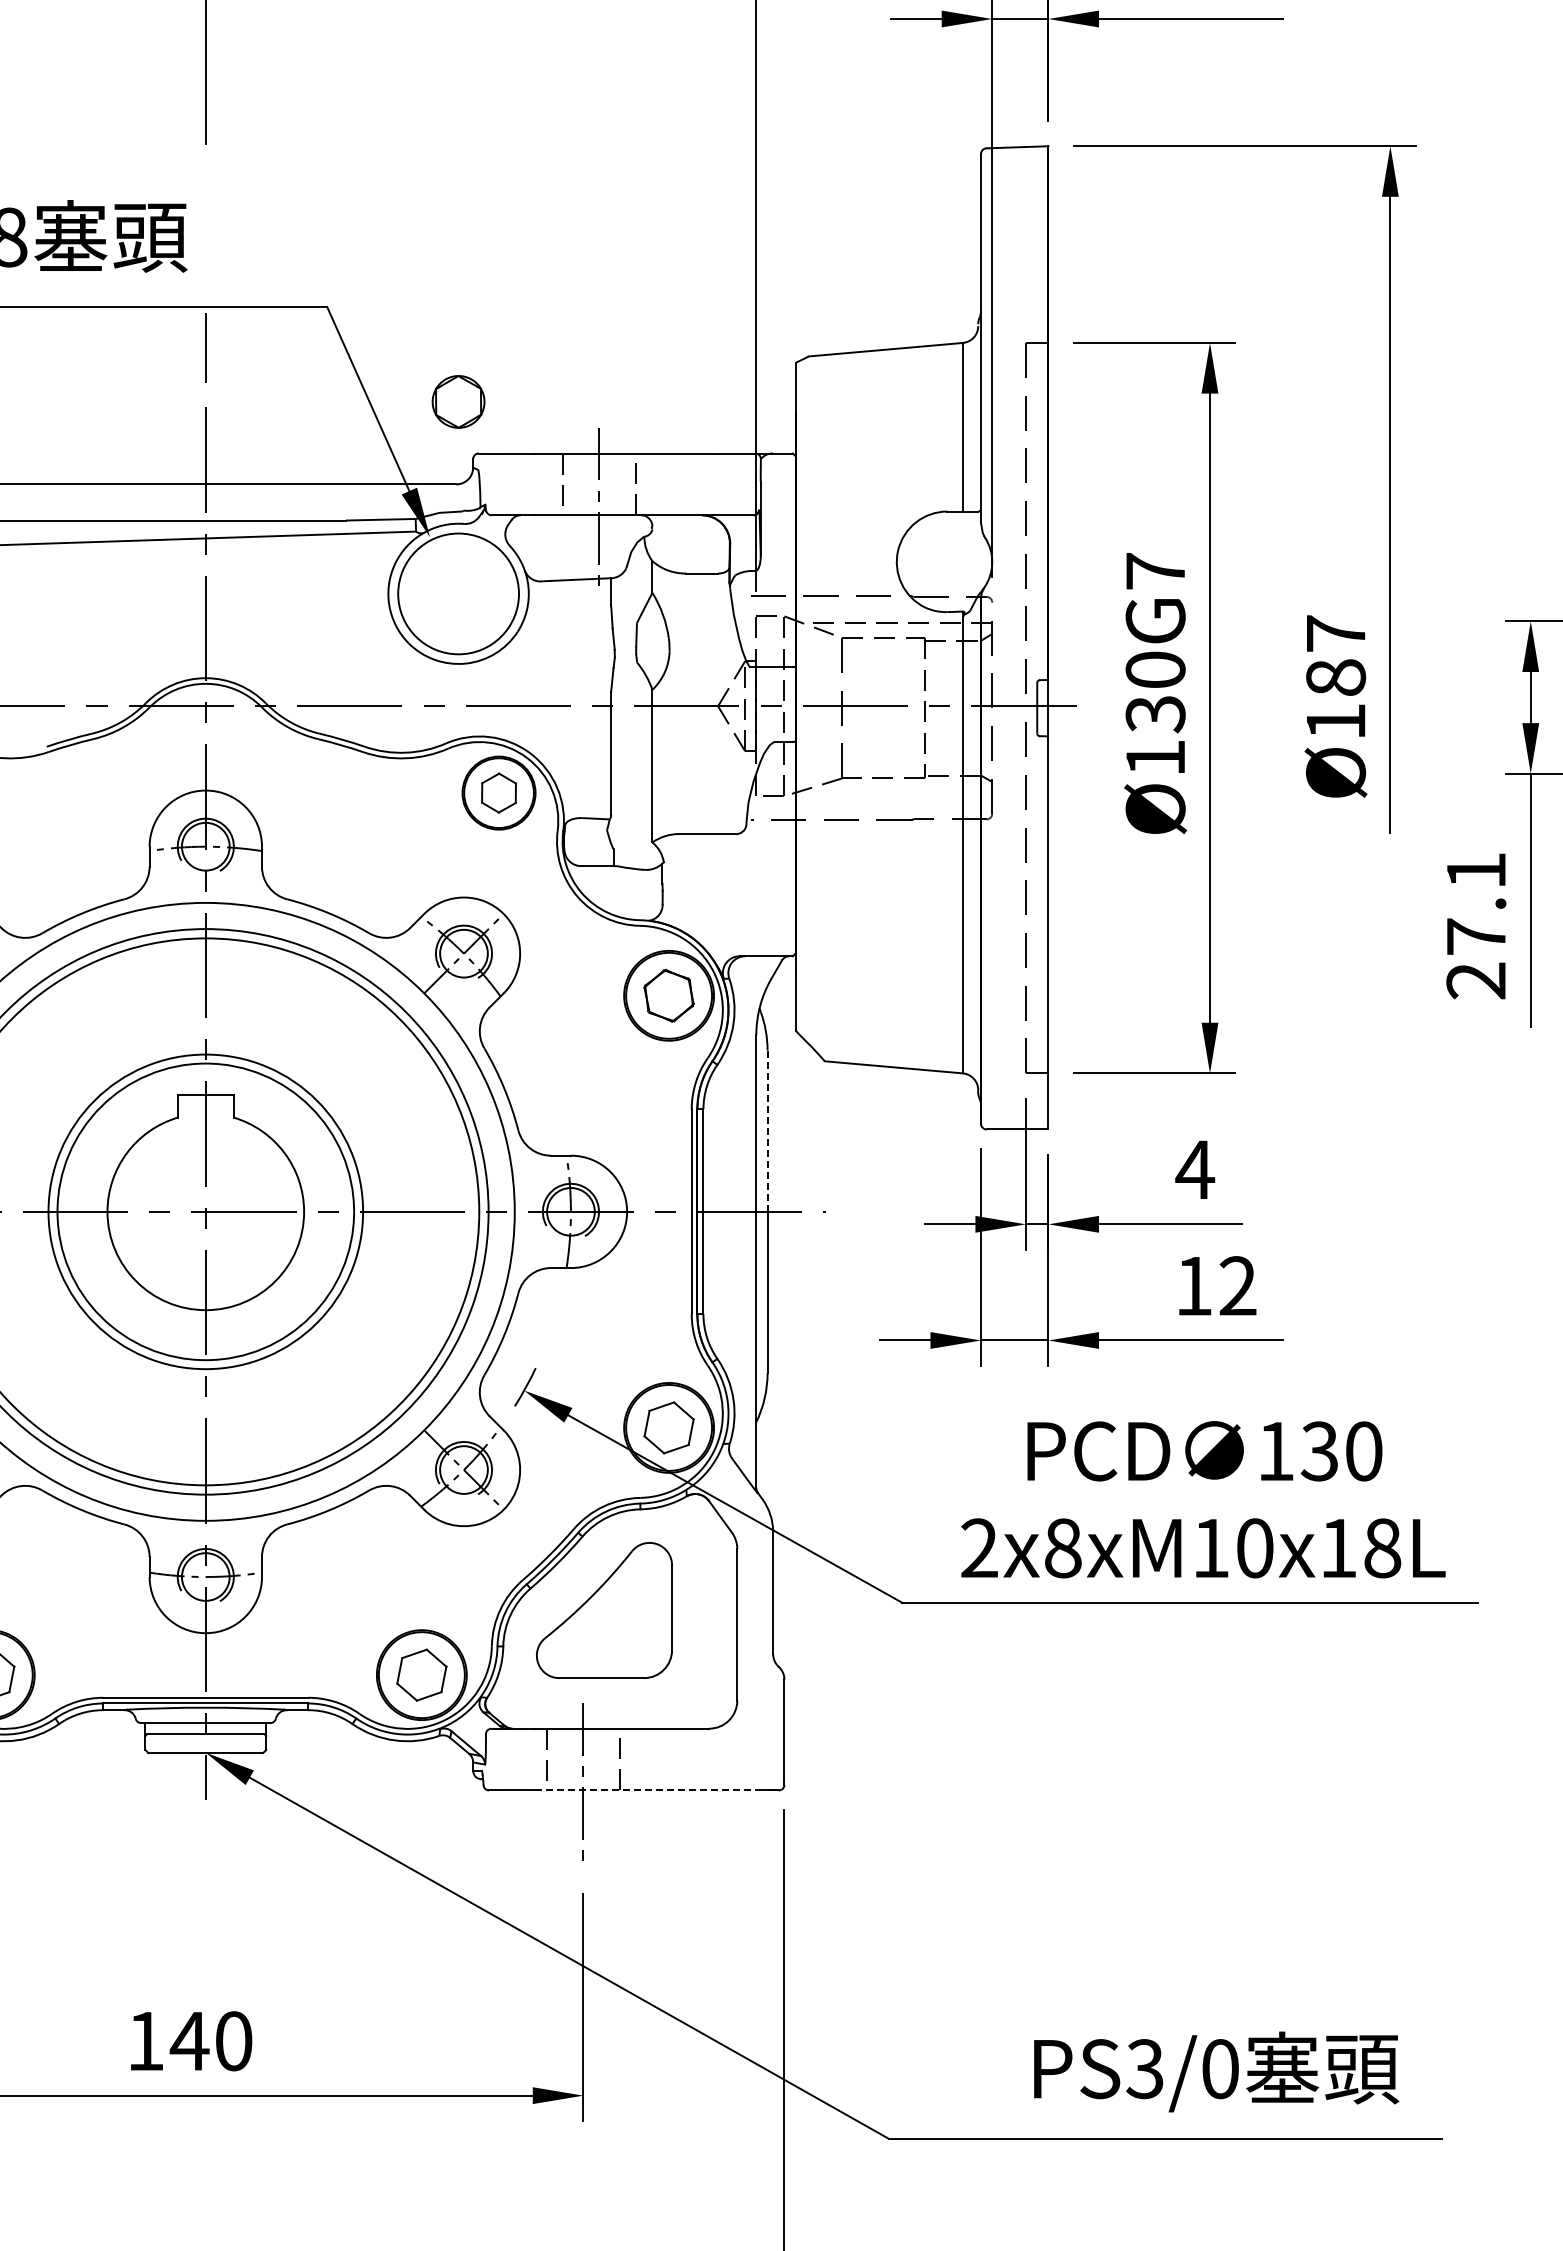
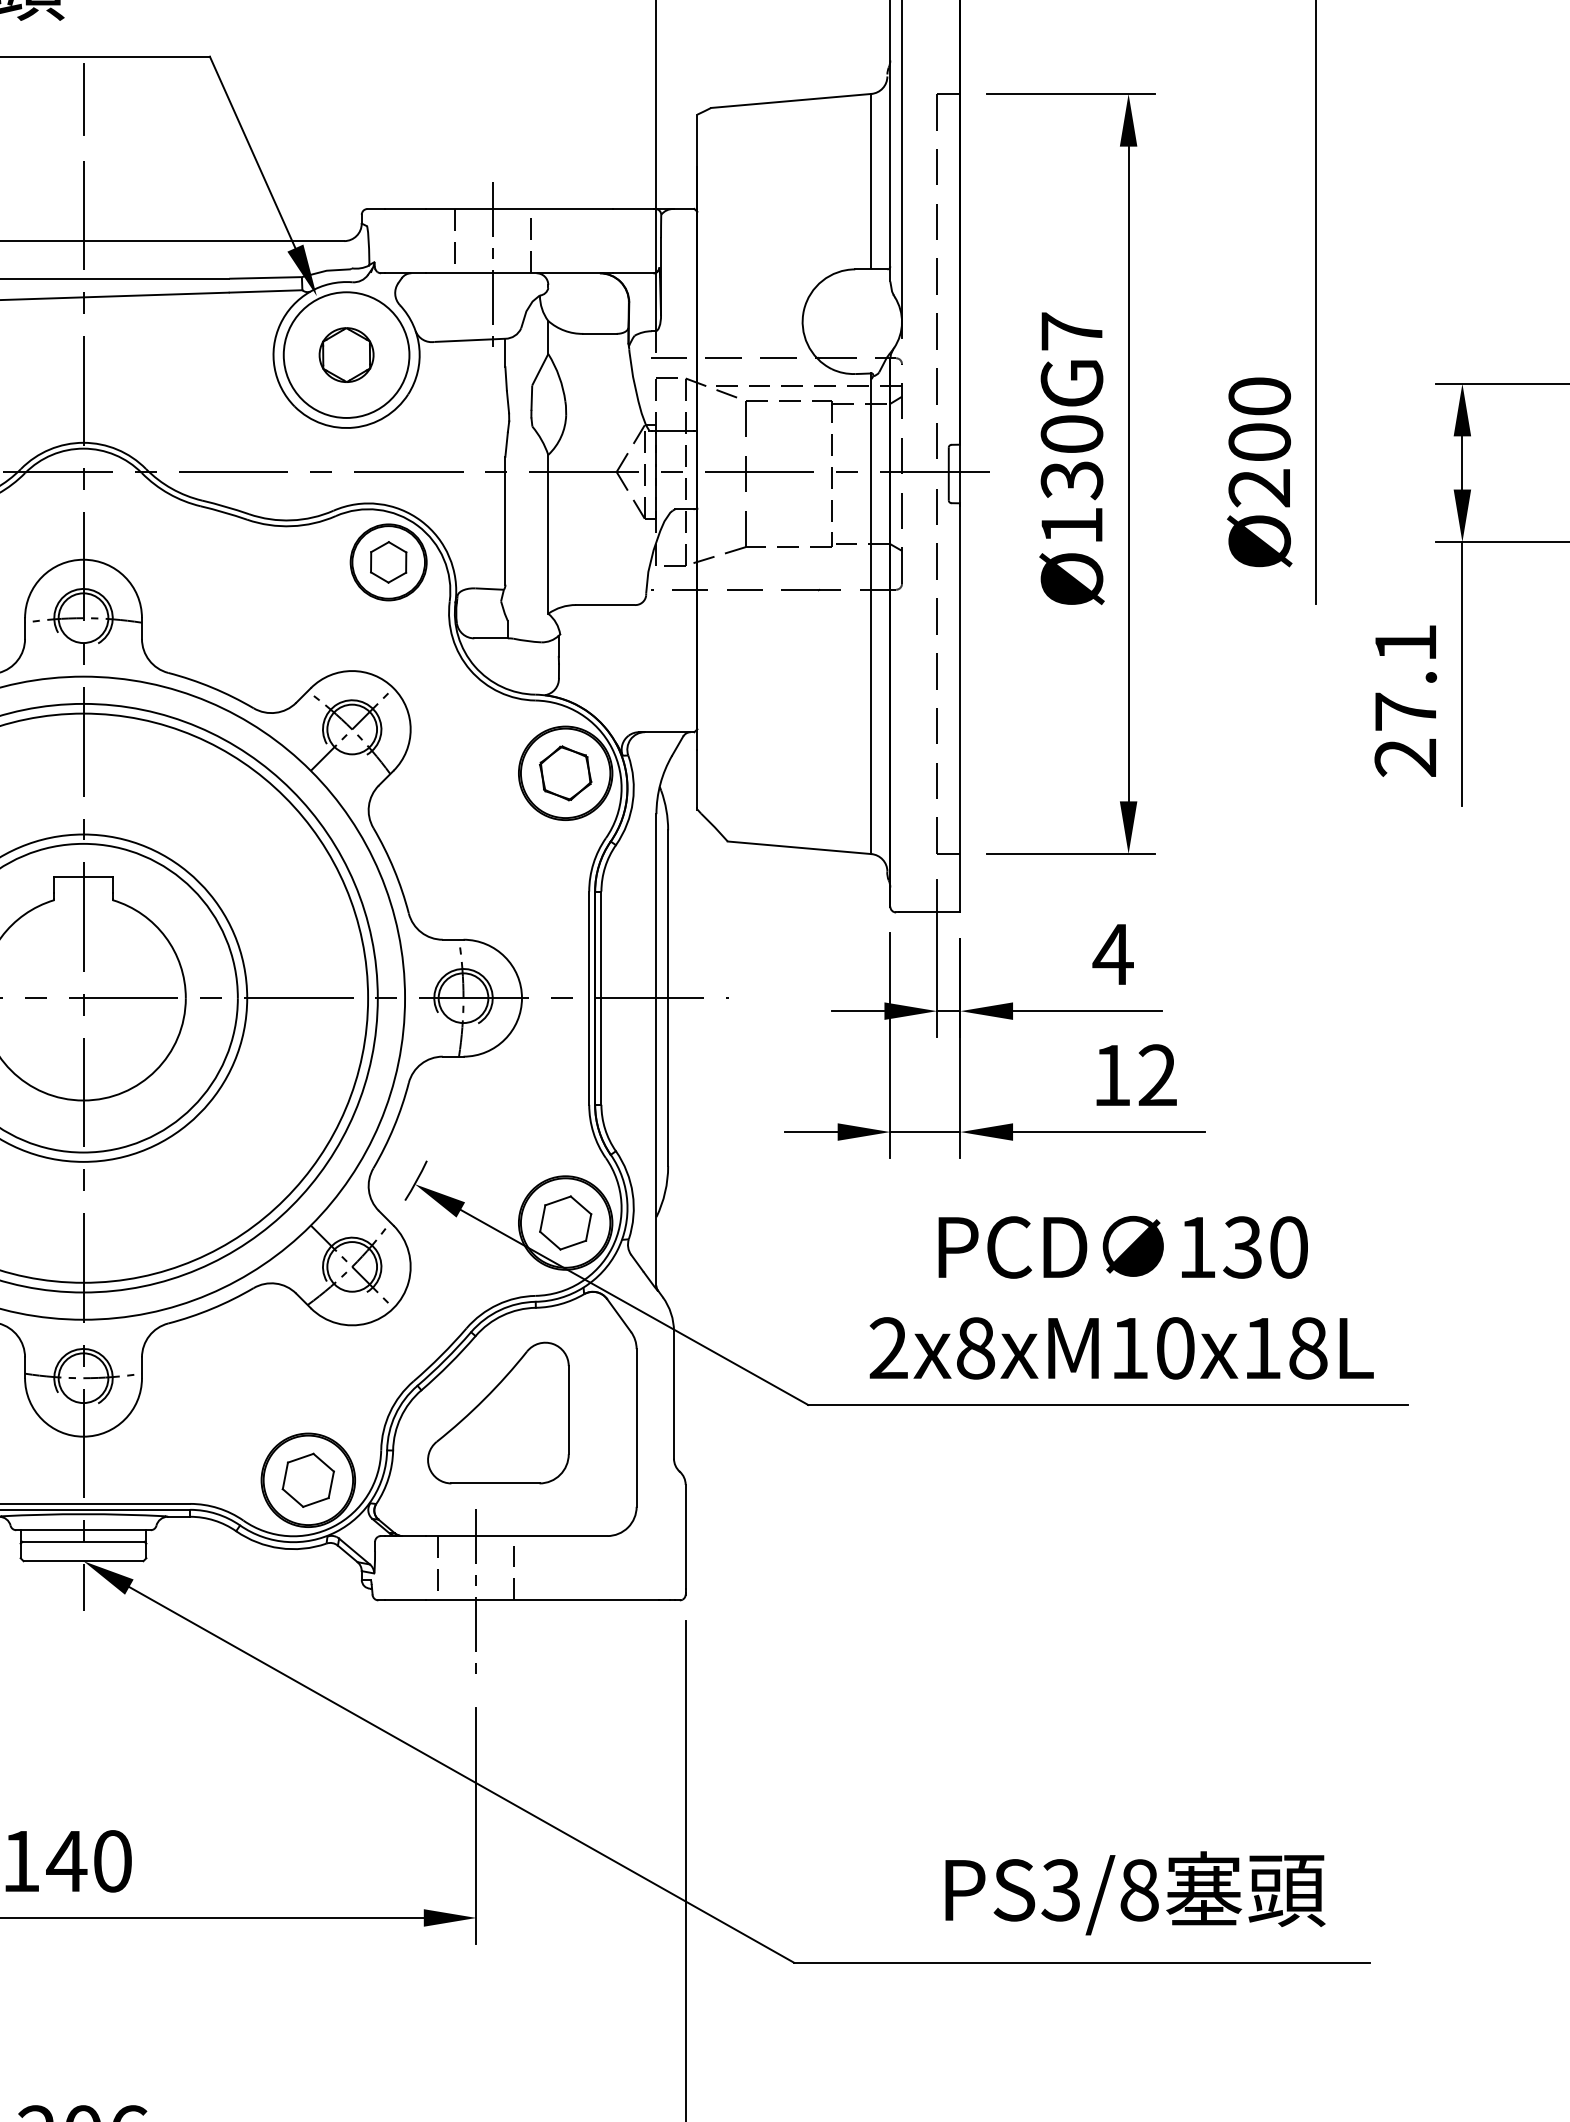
part: (458, 401) -> (346, 354), moved
text: (1336, 677) -> (1260, 442), Ø187 -> Ø200
line: (767, 1131) -> (668, 914), dashed -> solid
line: (646, 1790) -> (542, 1600), dashed -> solid
text: (1220, 2068) -> (1139, 1889), PS3/0 -> PS3/8

